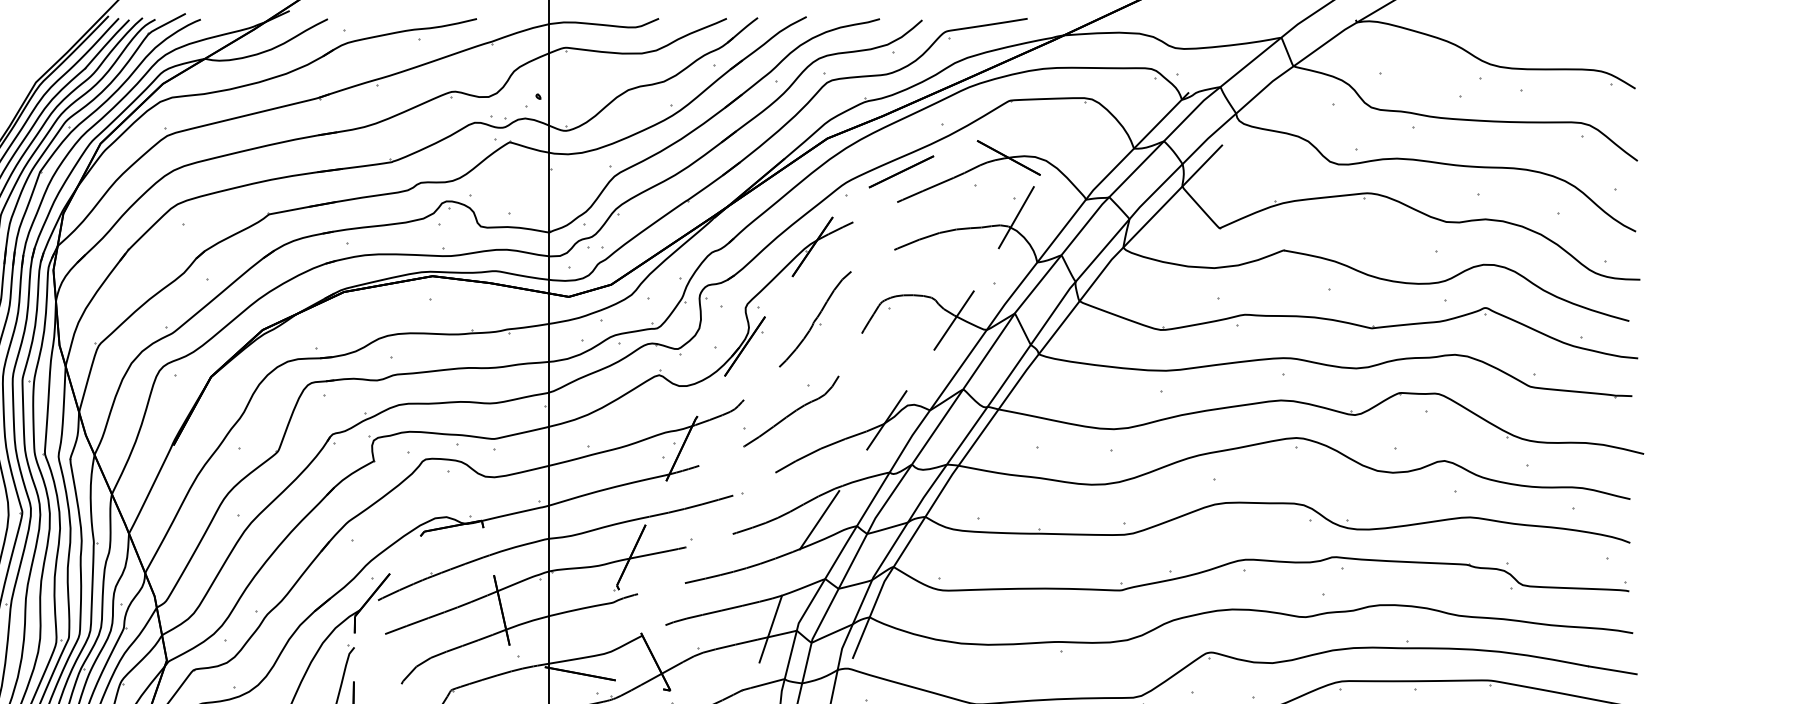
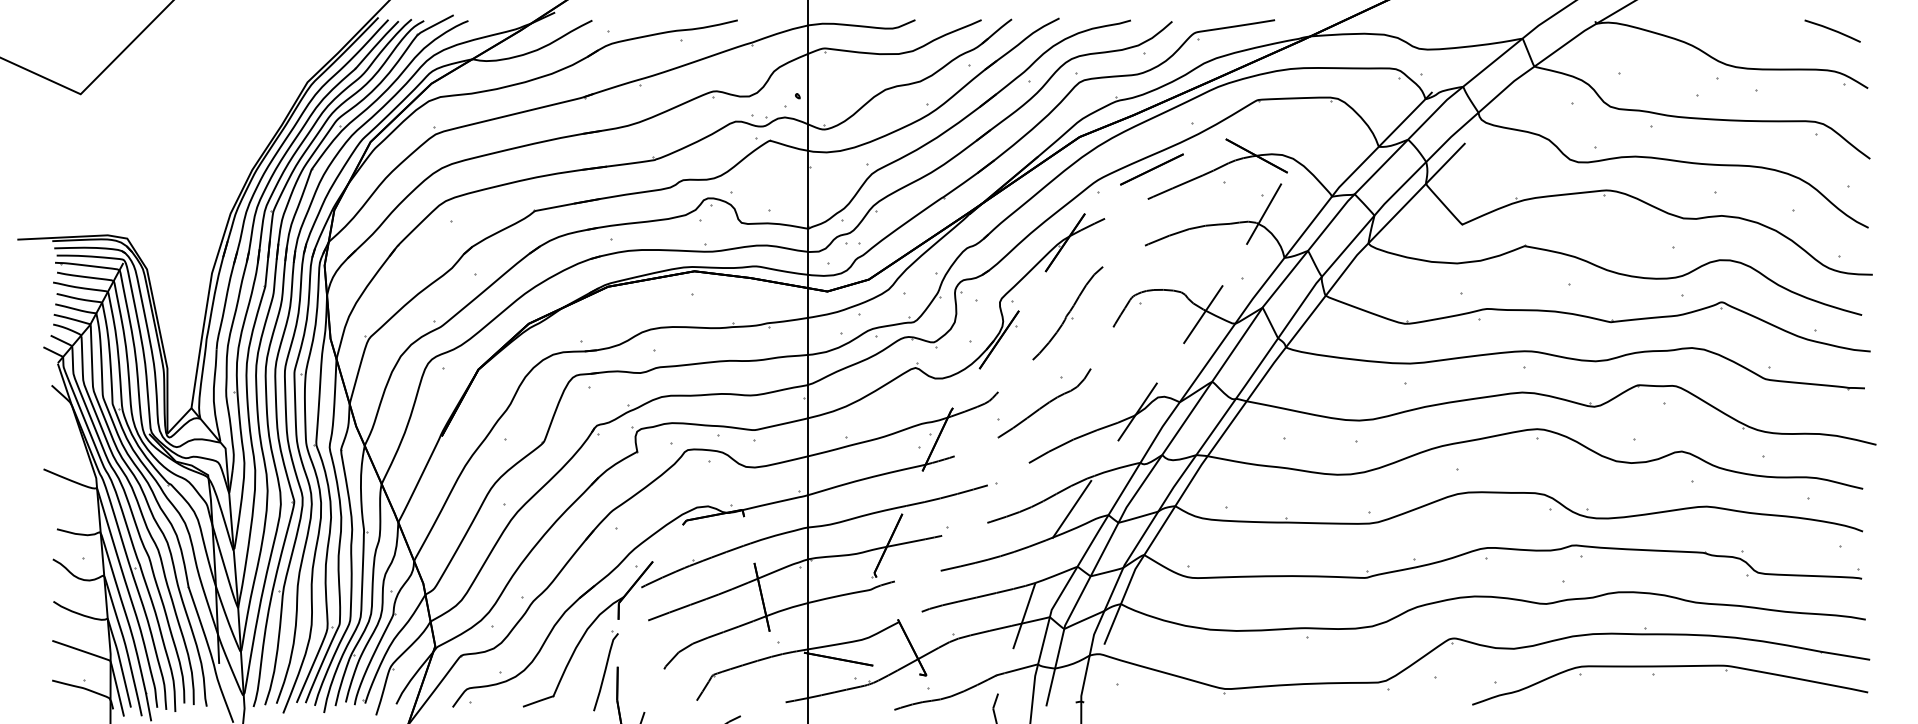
line: (1599, 29) -> (1832, 30), added

